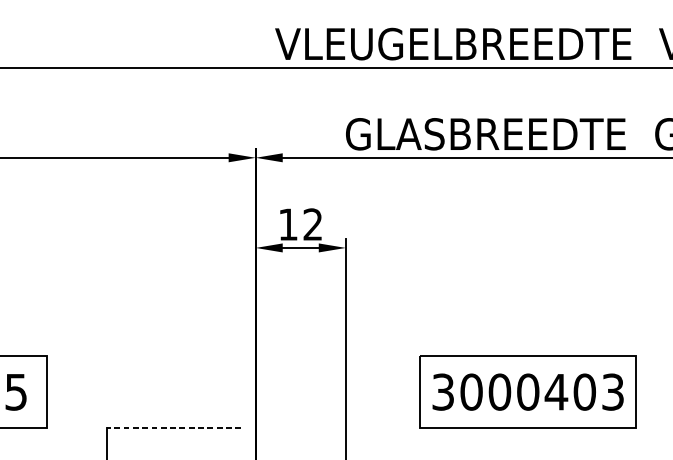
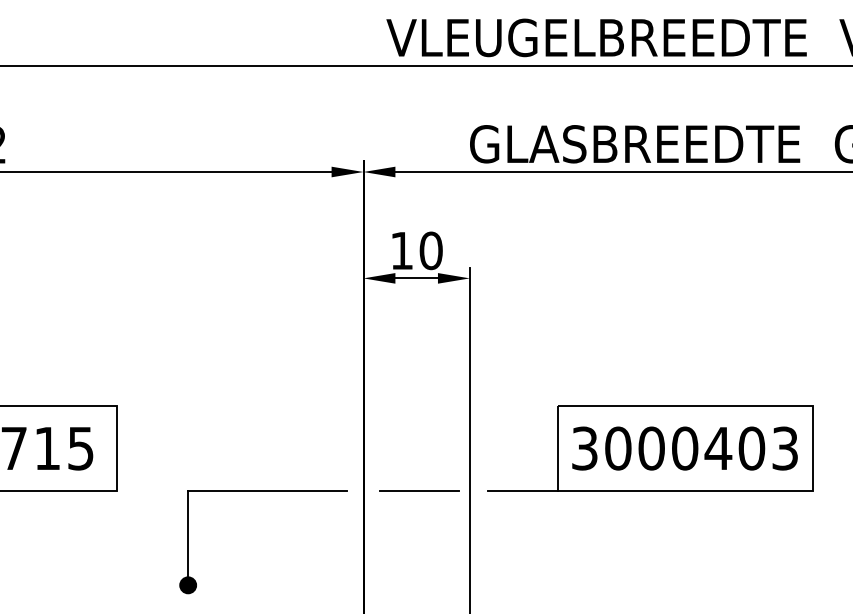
text: (312, 224) -> (430, 250), 12 -> 10
line: (173, 428) -> (266, 491), dashed -> solid
line: (303, 428) -> (419, 491), added
line: (390, 428) -> (522, 491), added

